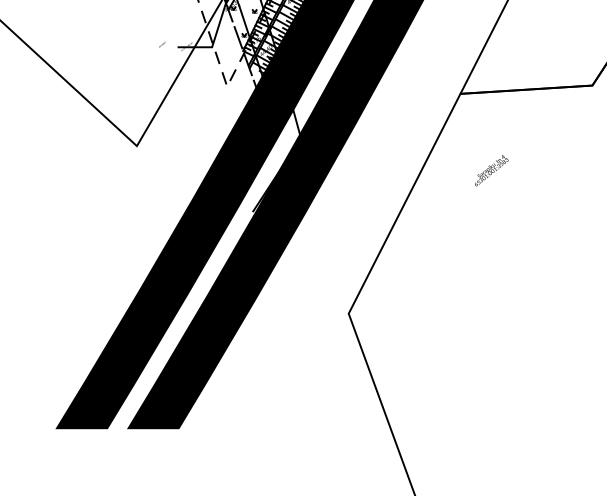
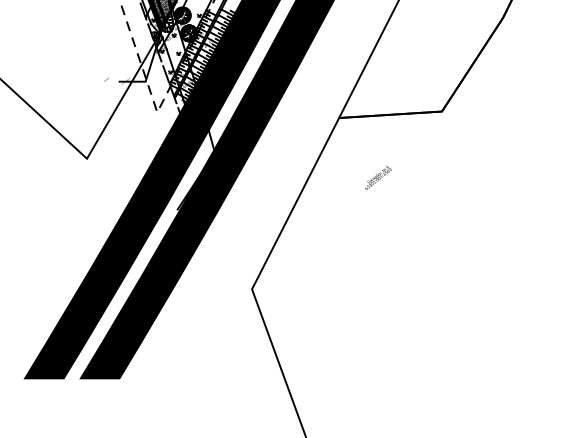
text: (491, 170) -> (378, 177), moved

